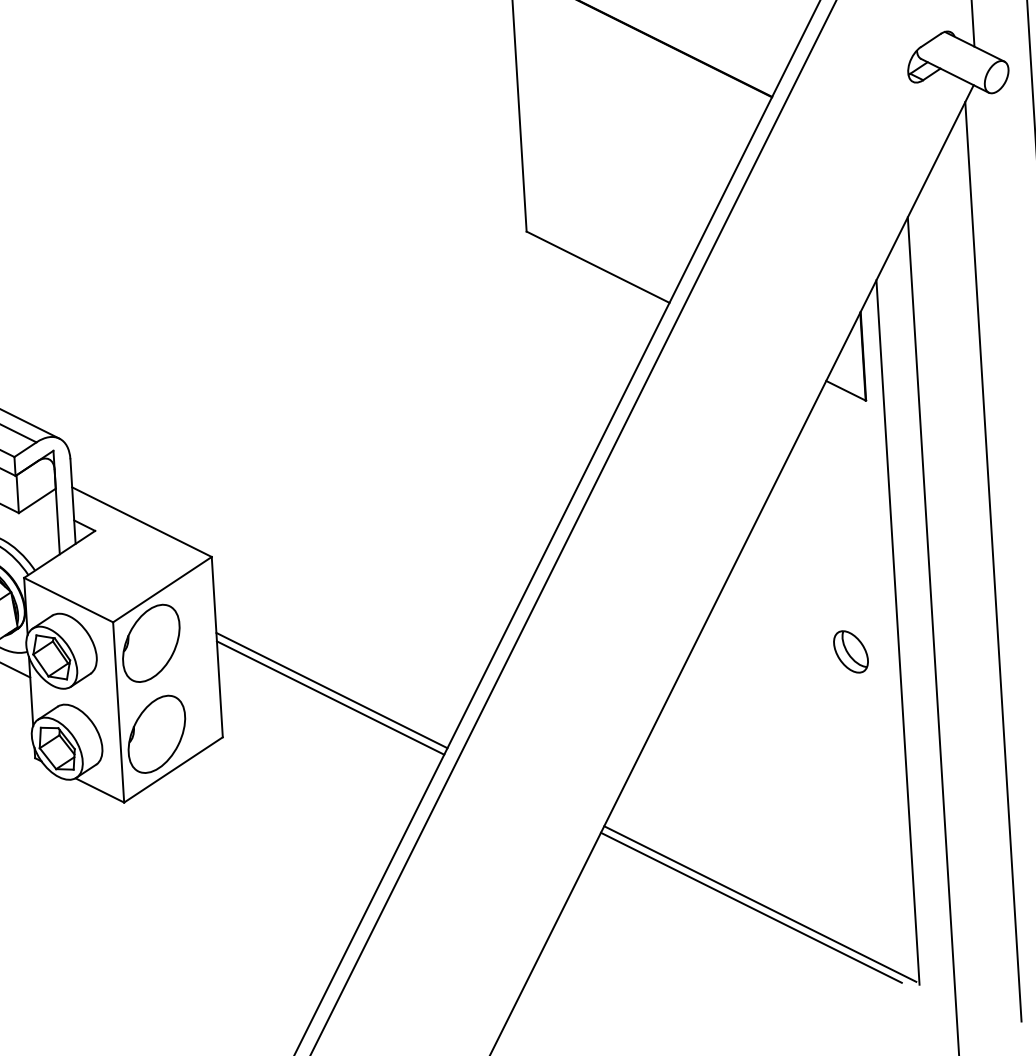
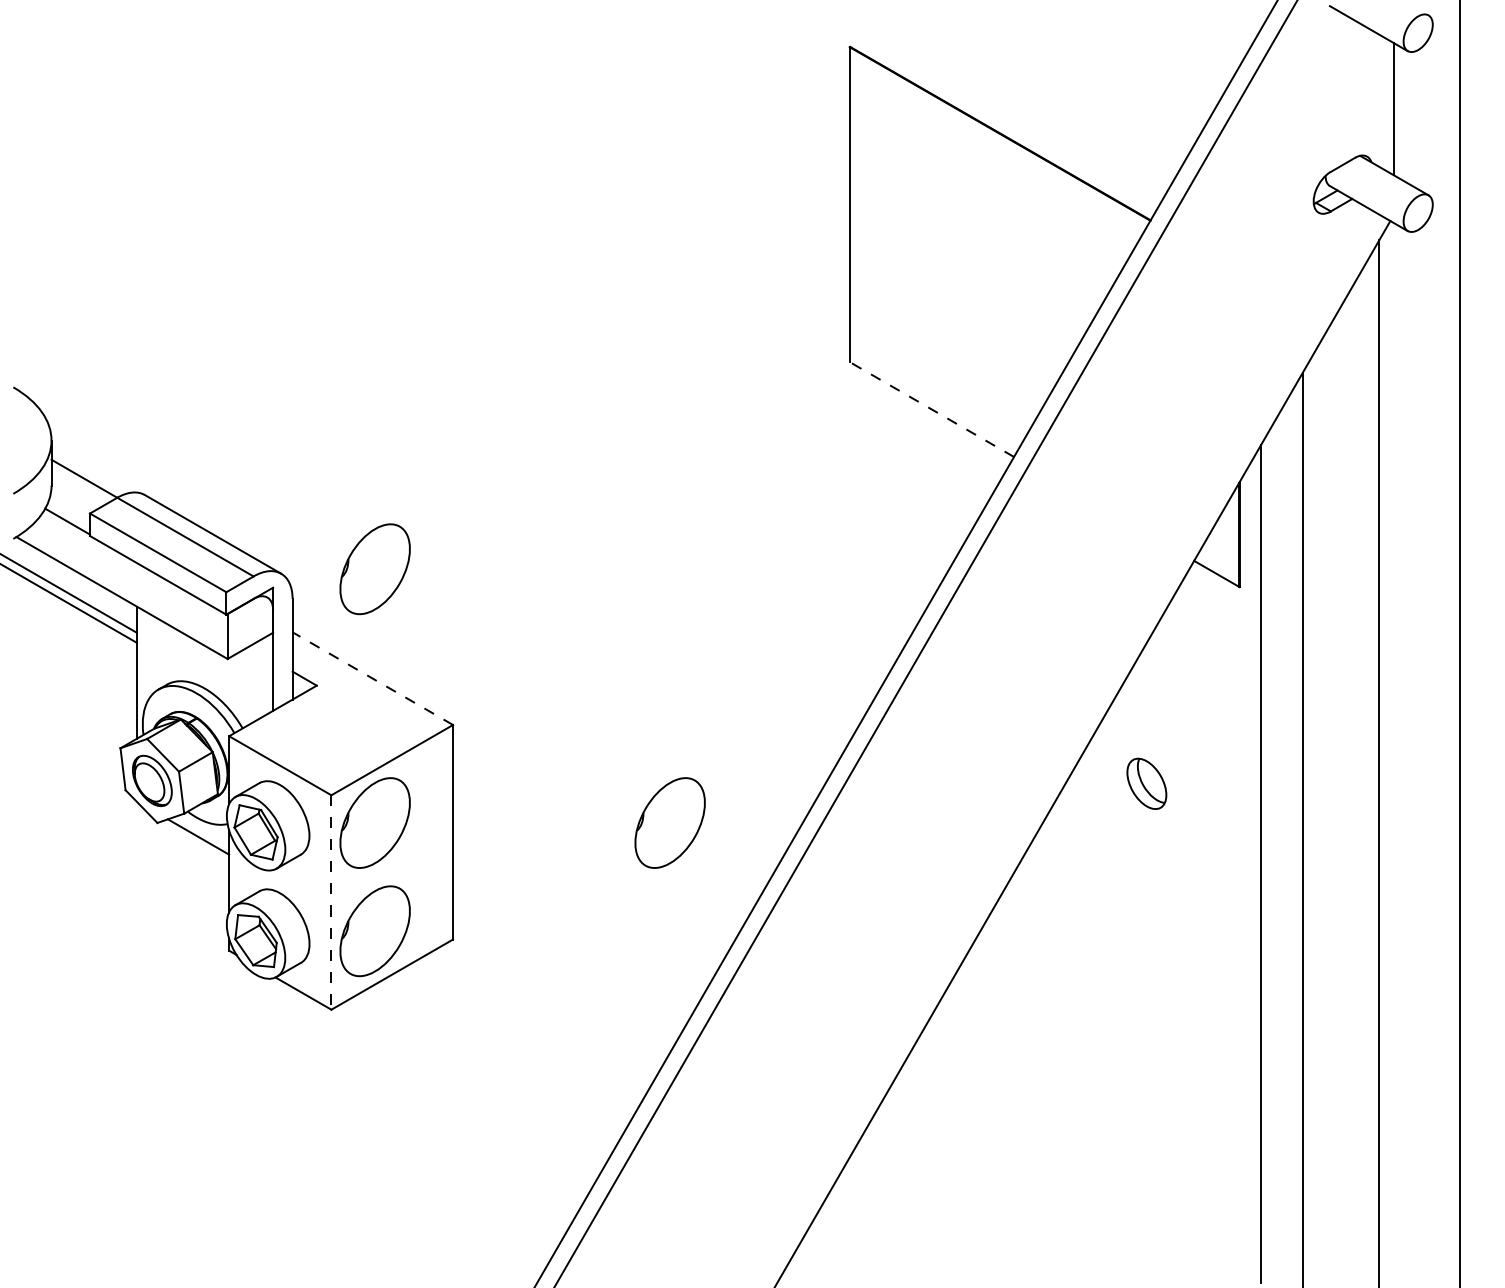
line: (598, 267) -> (932, 409), solid -> dashed
part: (137, 430) -> (374, 569), added
line: (141, 522) -> (372, 678), solid -> dashed
part: (398, 627) -> (669, 822), added
part: (850, 651) -> (1146, 783), moved
line: (331, 690) -> (585, 891), removed
line: (330, 697) -> (583, 900), removed
line: (118, 713) -> (331, 903), solid -> dashed
line: (759, 903) -> (1077, 1175), removed
line: (751, 907) -> (1067, 1179), removed

